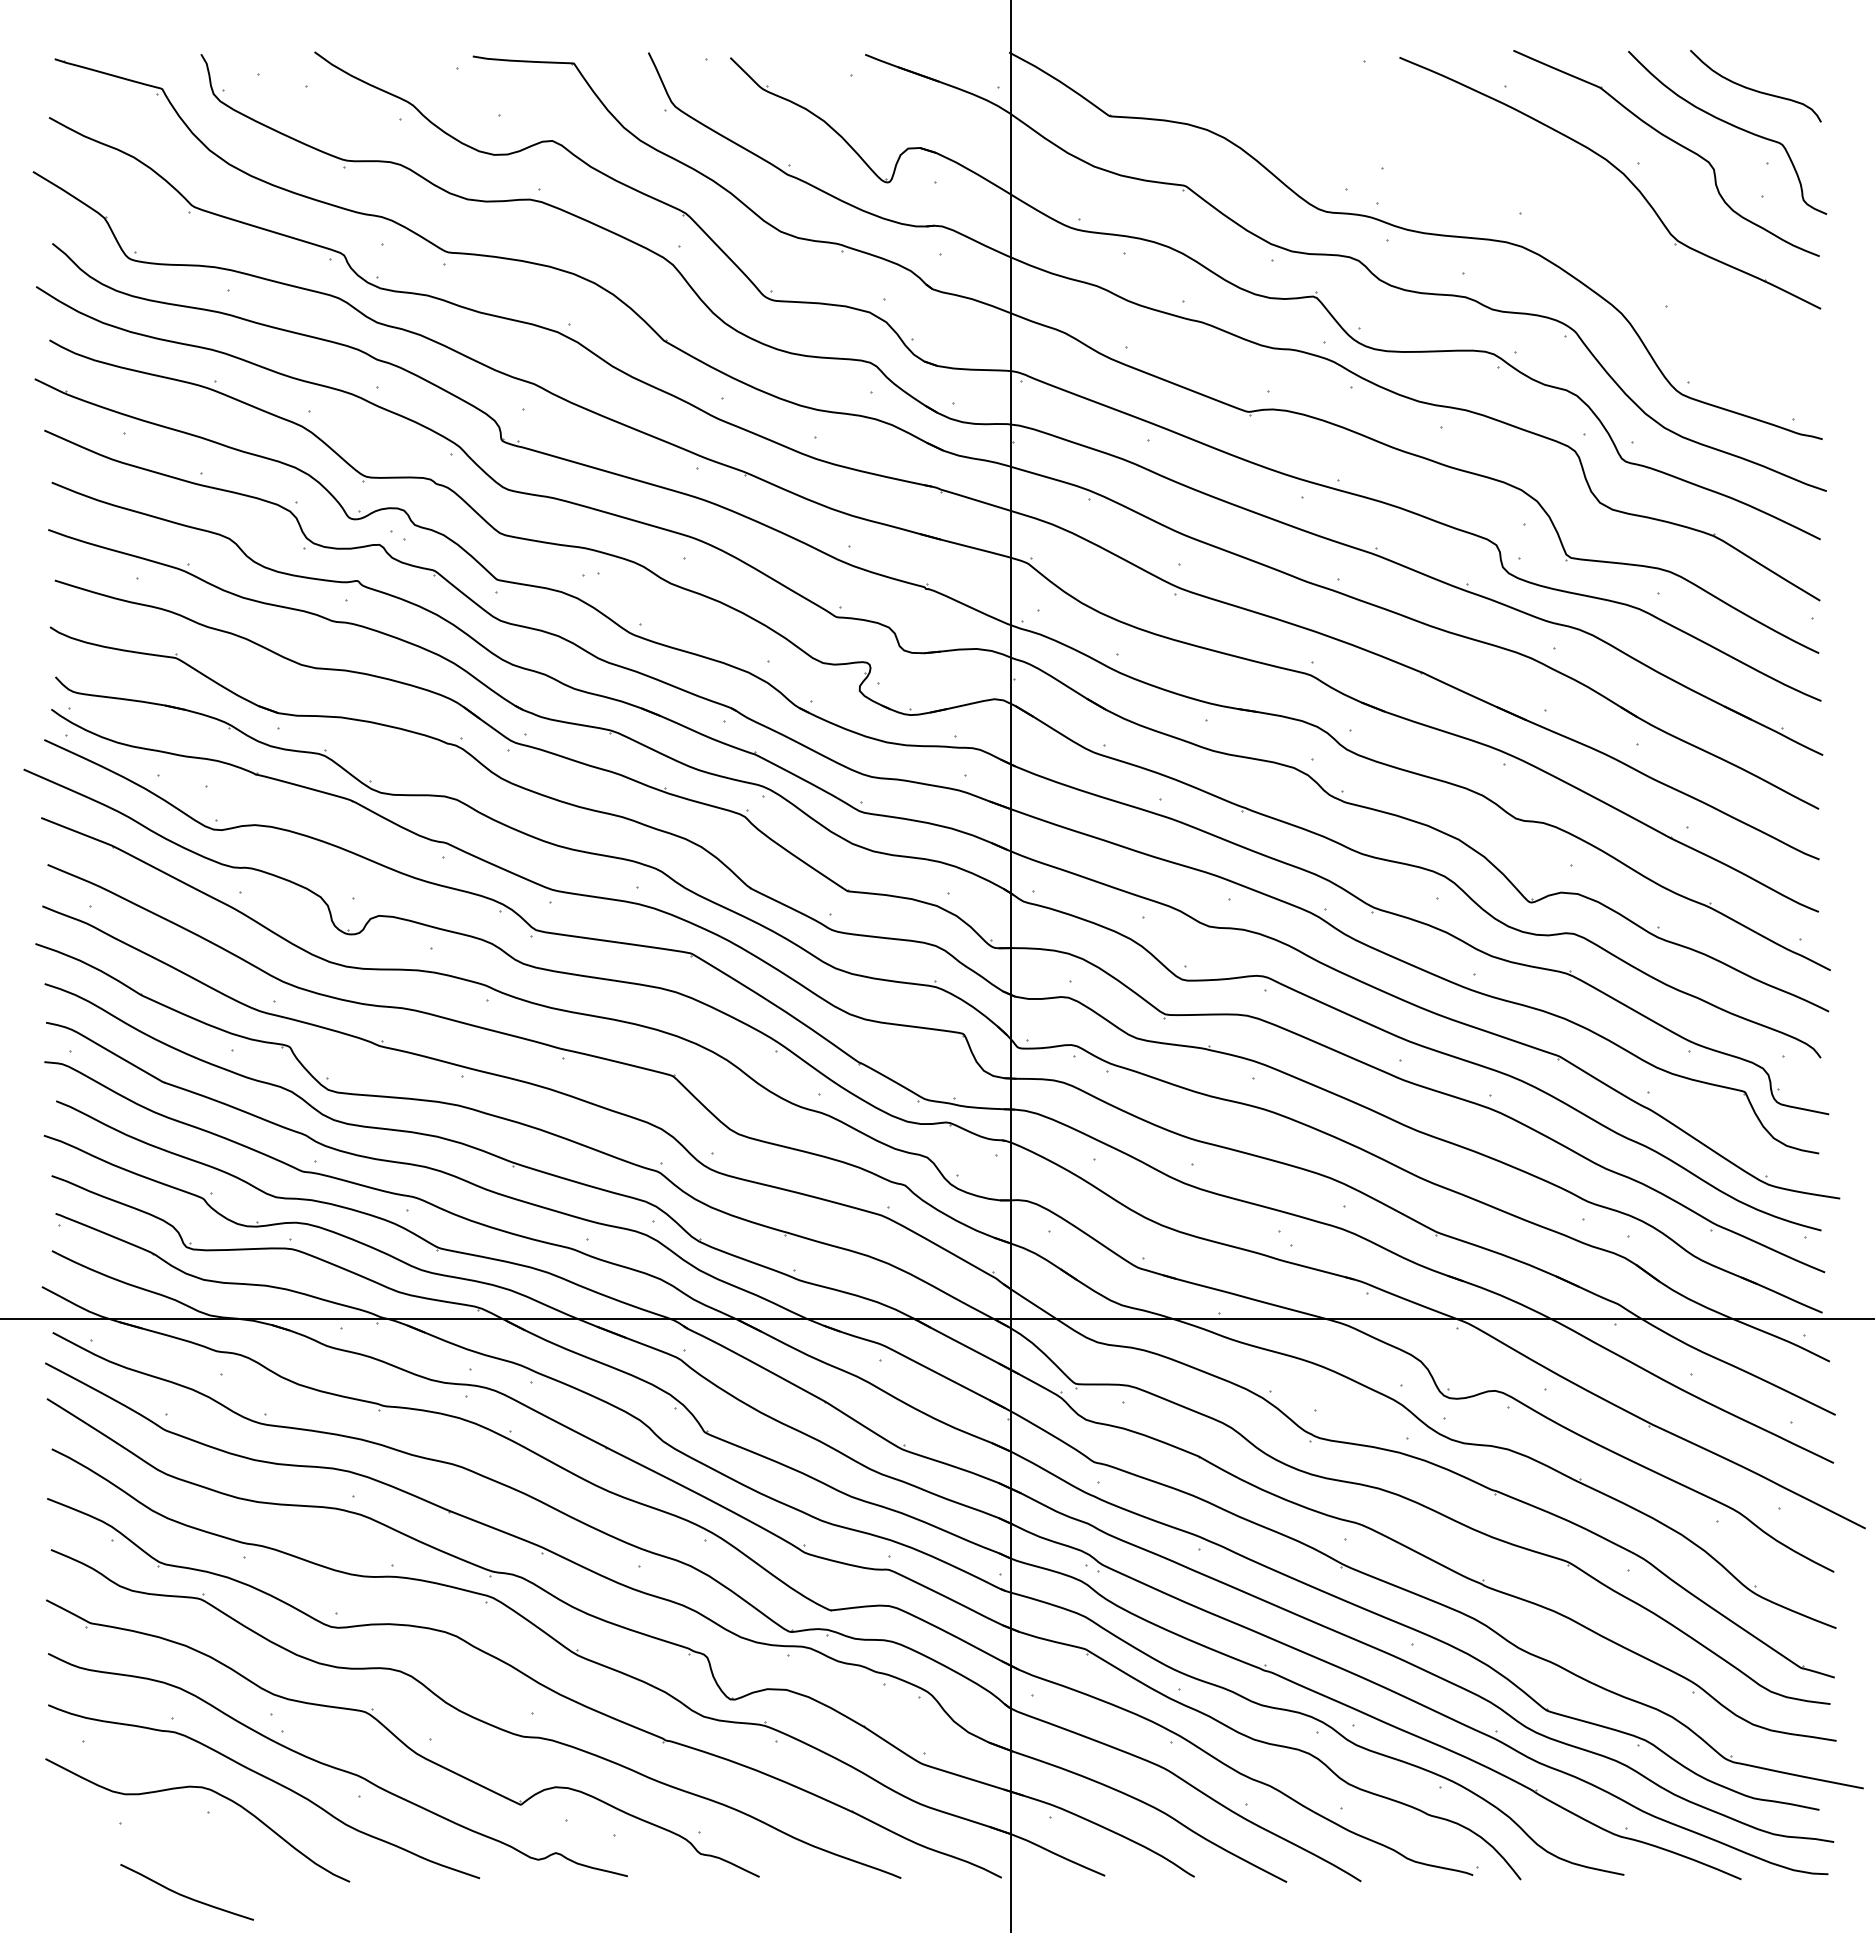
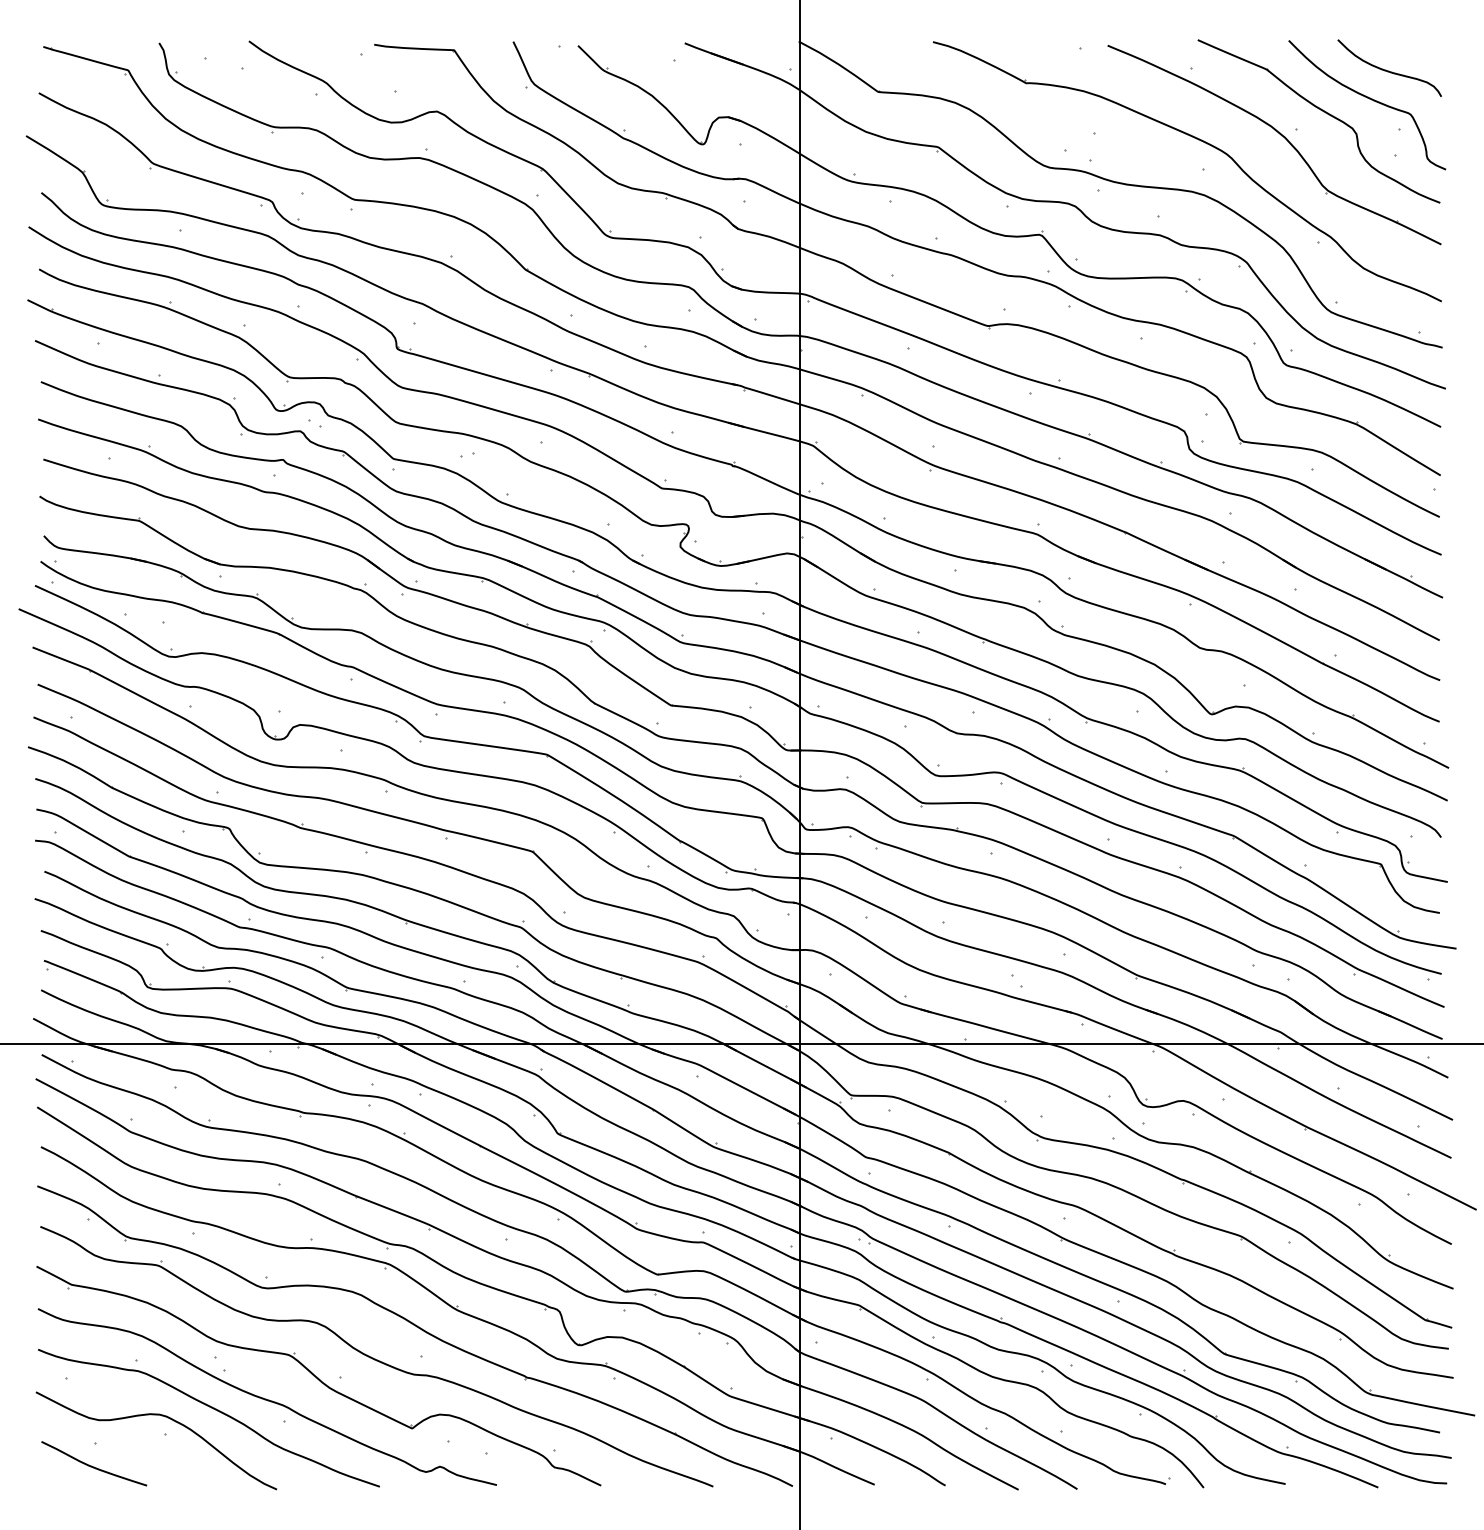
part: (1517, 178) -> (1201, 141), added
curve: (185, 1895) -> (92, 1466), moved

